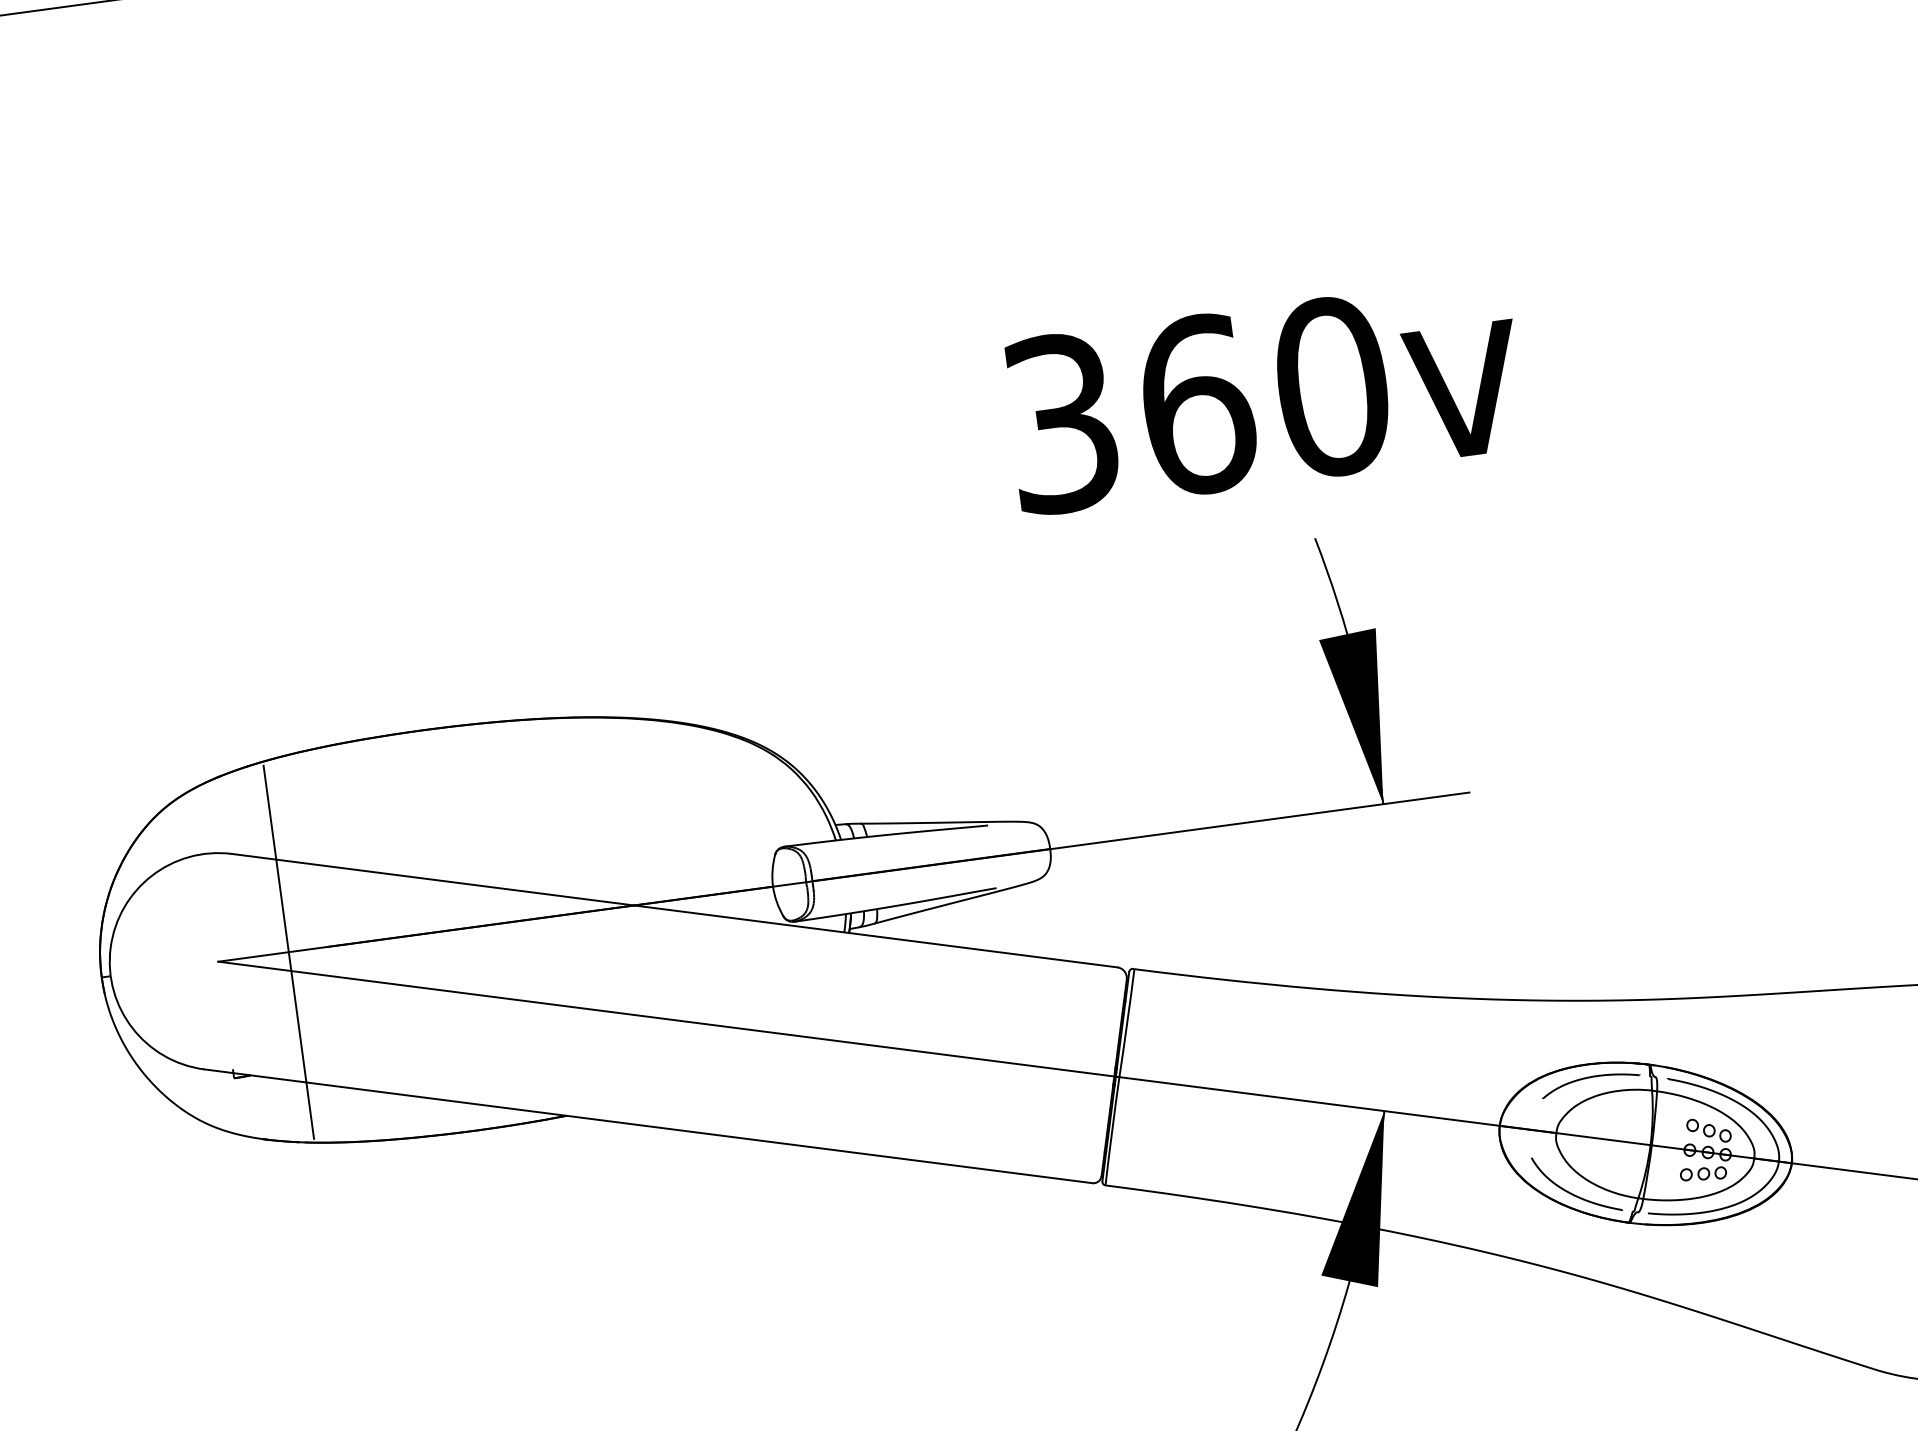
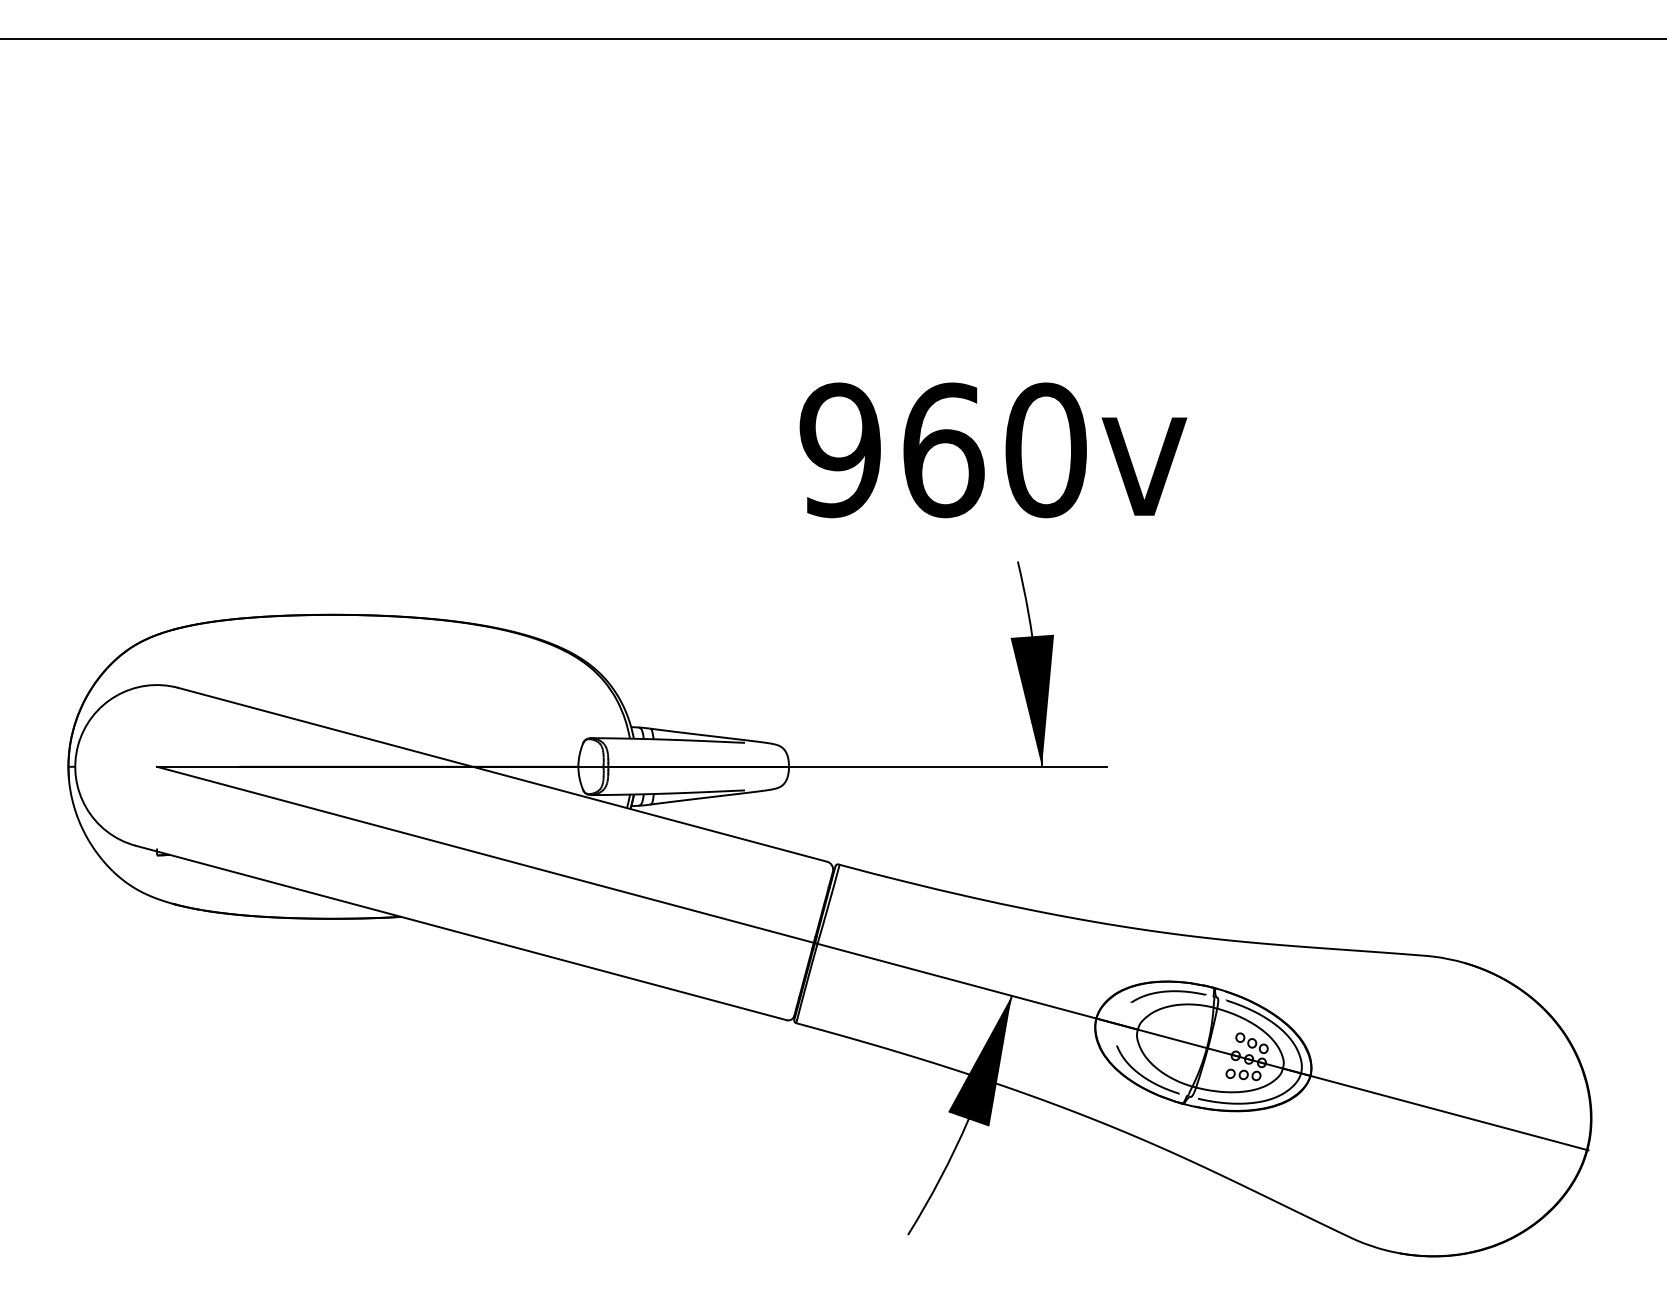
text: (1060, 423) -> (839, 450), 360 -> 960
line: (288, 951) -> (210, 766), removed

